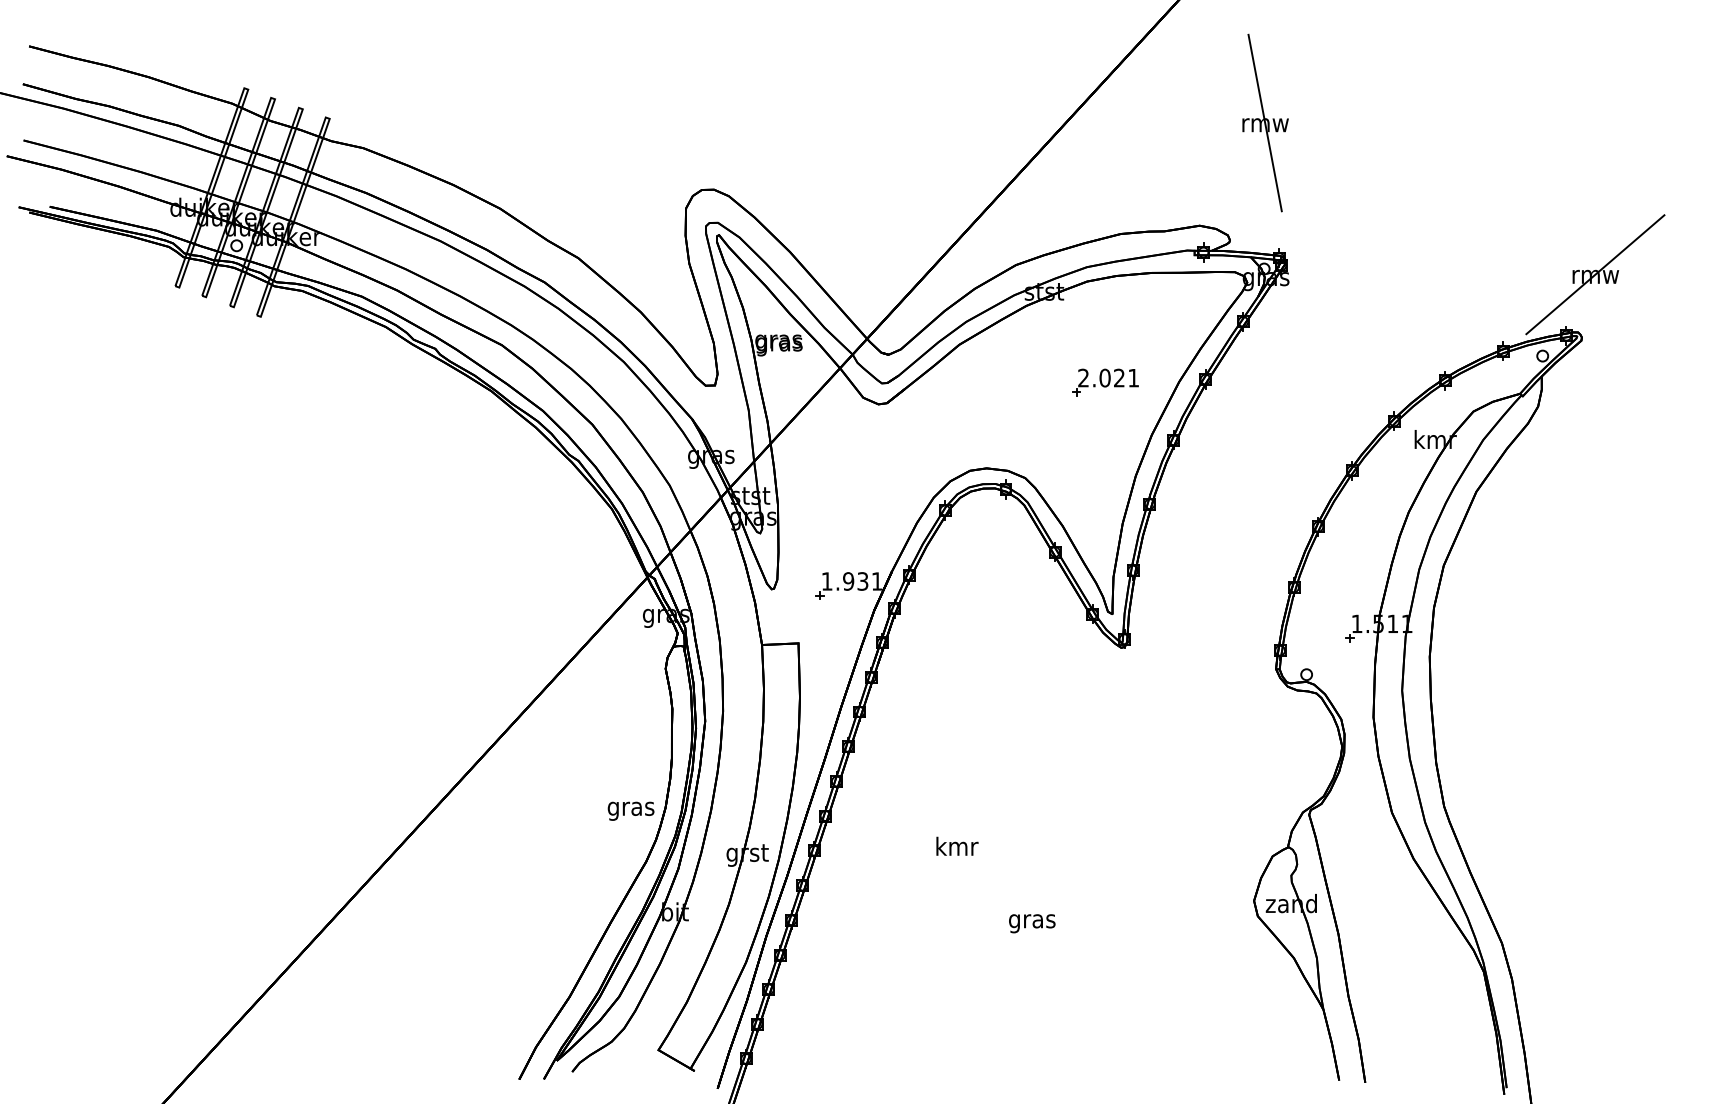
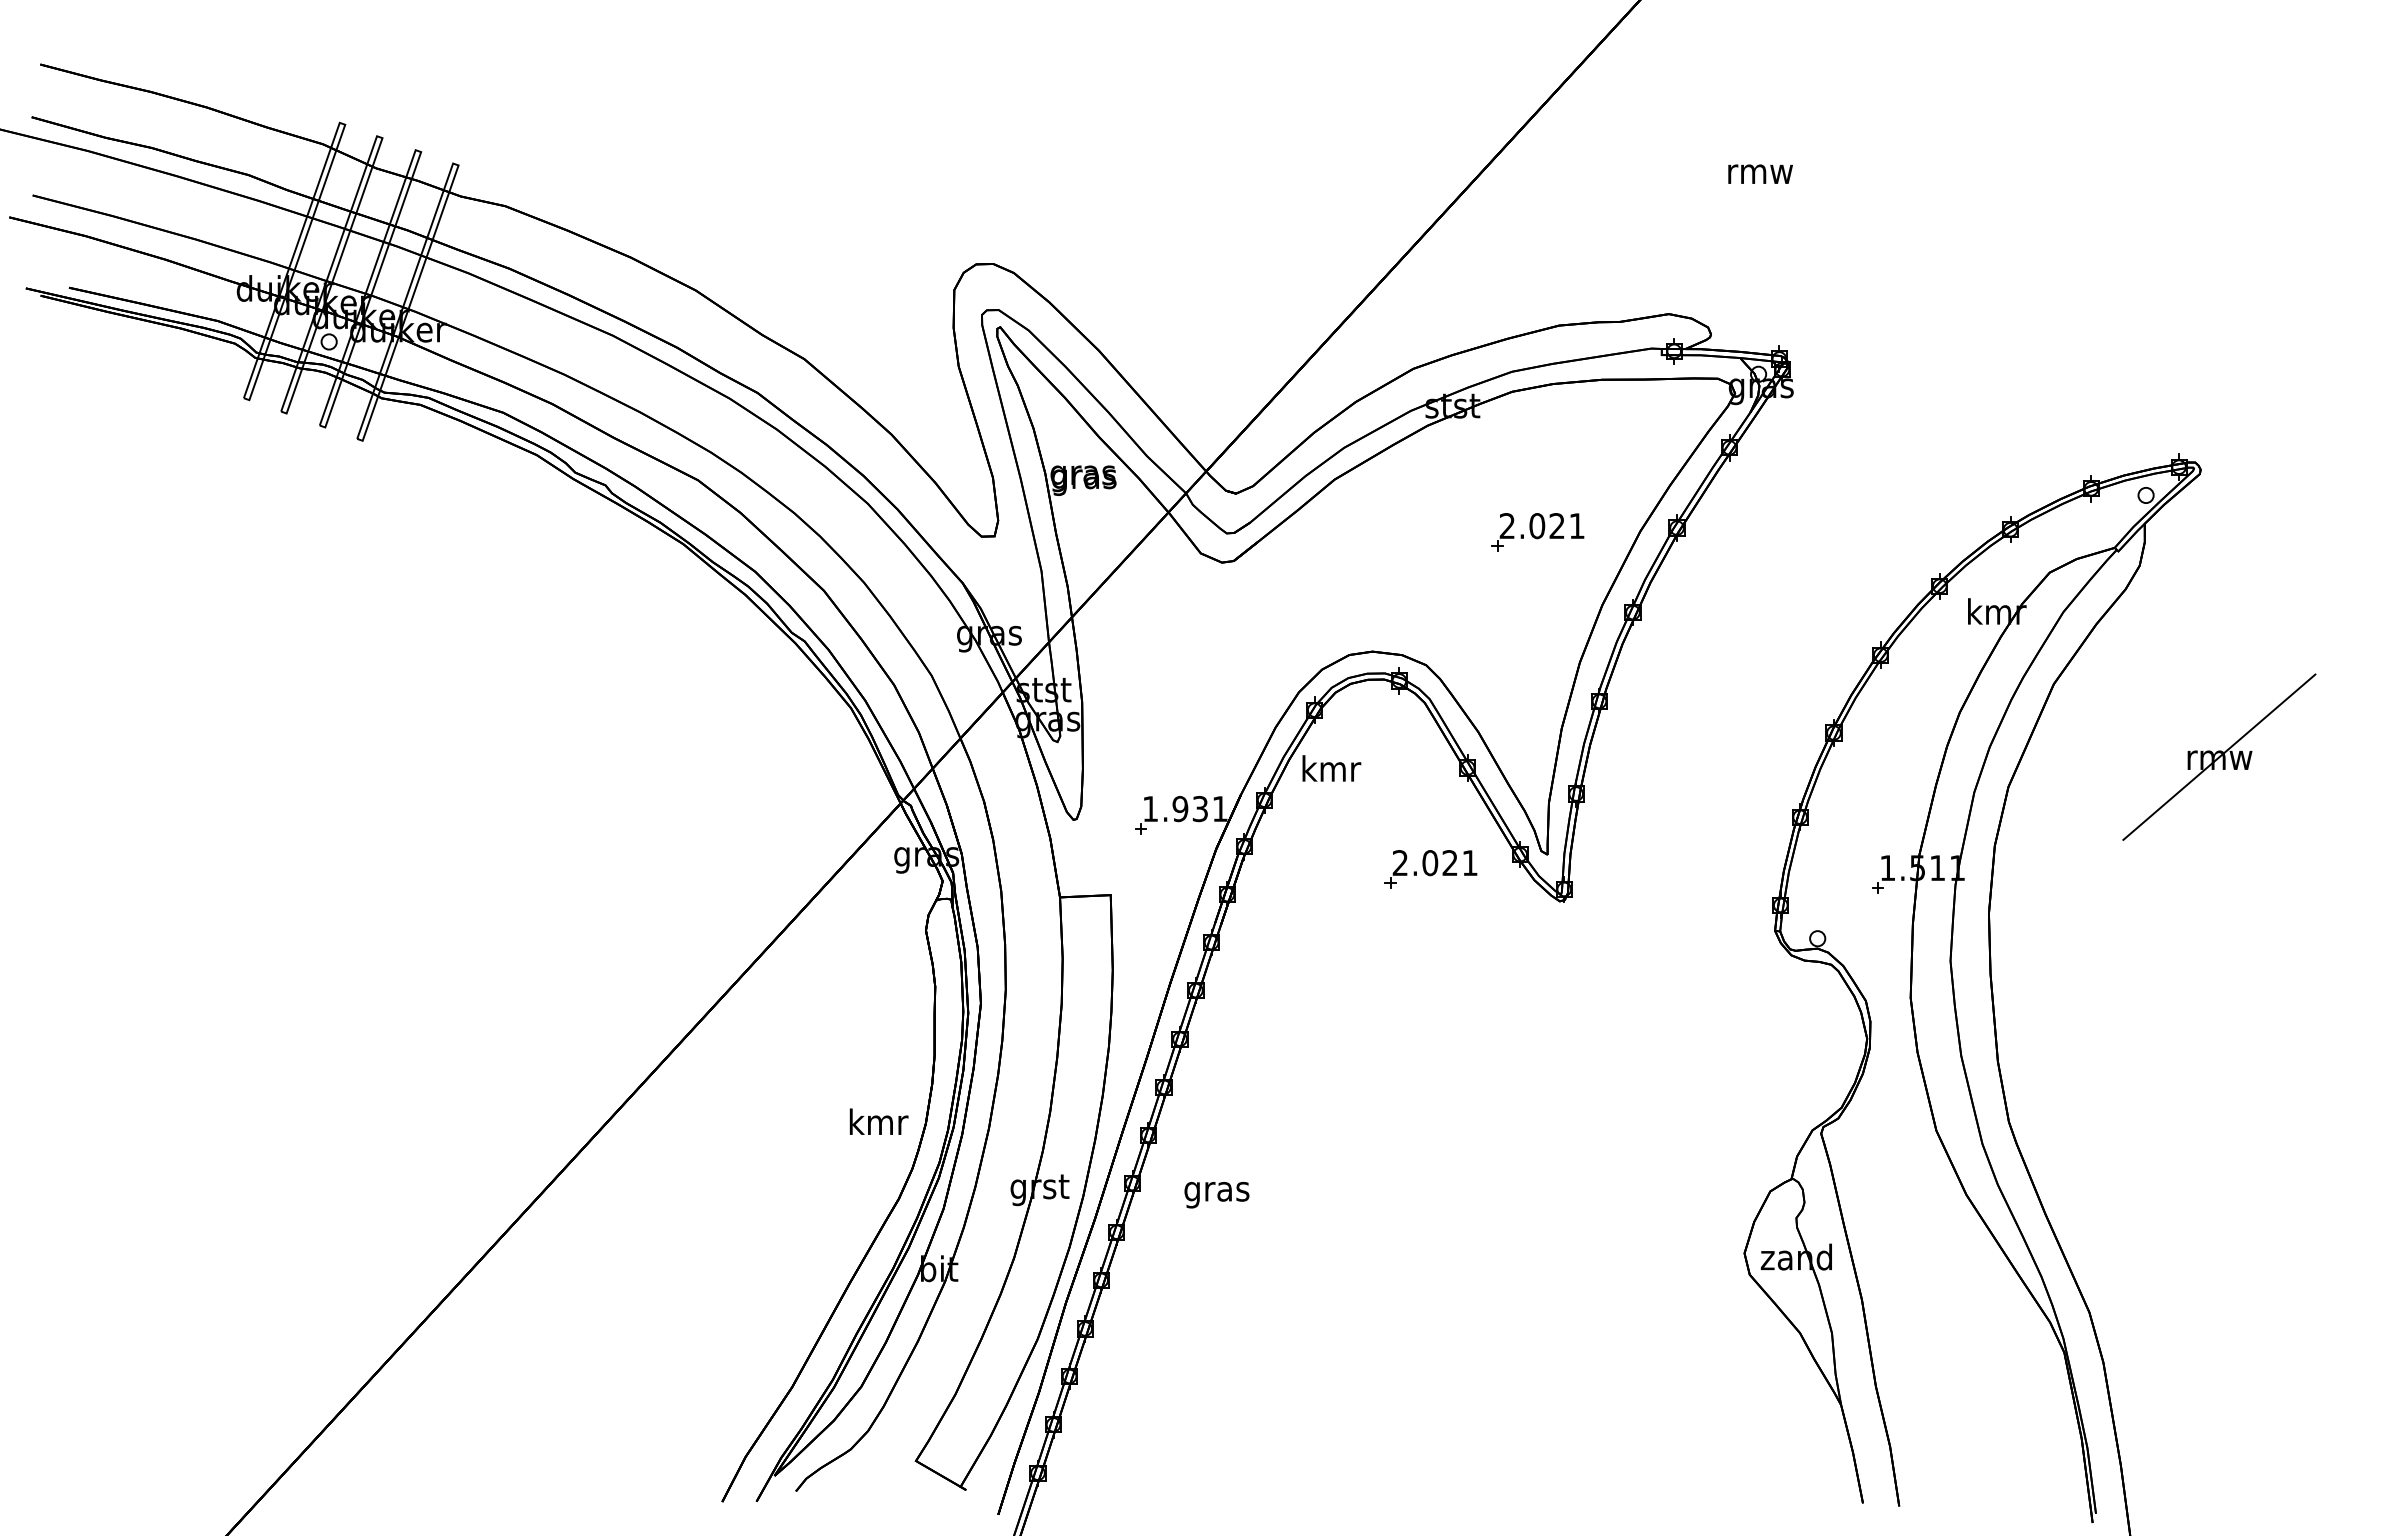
line: (1264, 122) -> (1759, 170), removed
part: (1595, 274) -> (2219, 756), moved
part: (1028, 624) -> (1430, 869), added
text: (630, 808) -> (877, 1125), gras -> kmr
text: (957, 846) -> (1331, 768), moved
text: (1031, 923) -> (1216, 1195), moved

